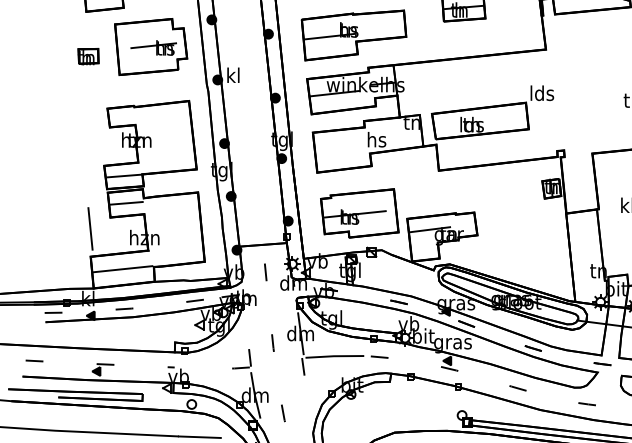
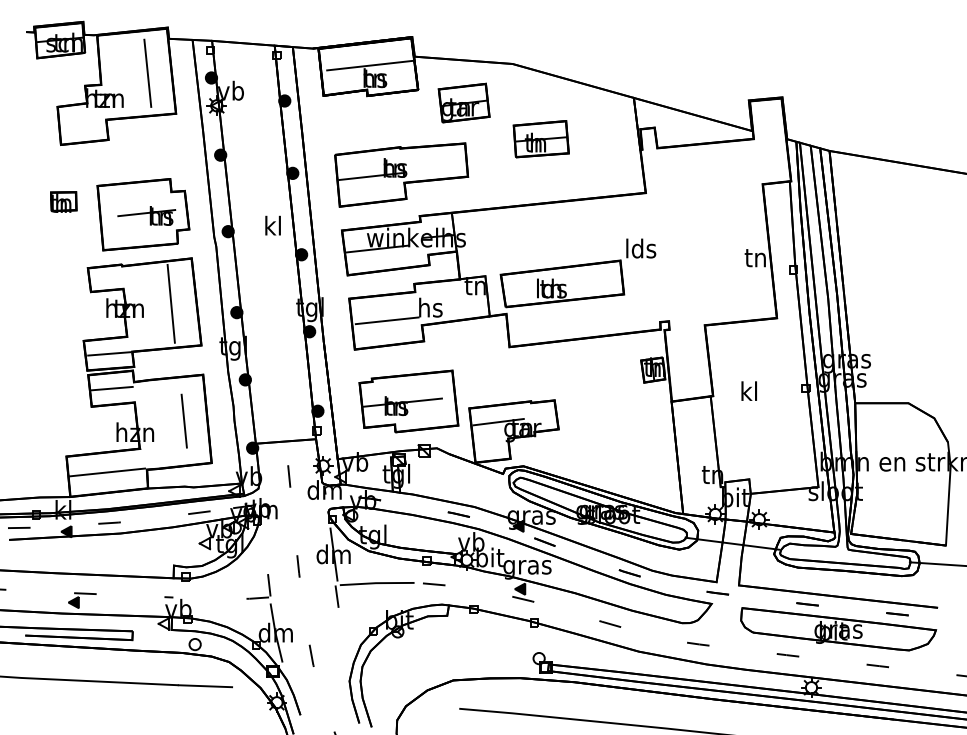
part: (151, 46) -> (143, 214), moved
text: (232, 75) -> (272, 225), moved
line: (172, 136) -> (170, 303), added
line: (342, 149) -> (386, 320), added
line: (89, 228) -> (183, 420), moved

